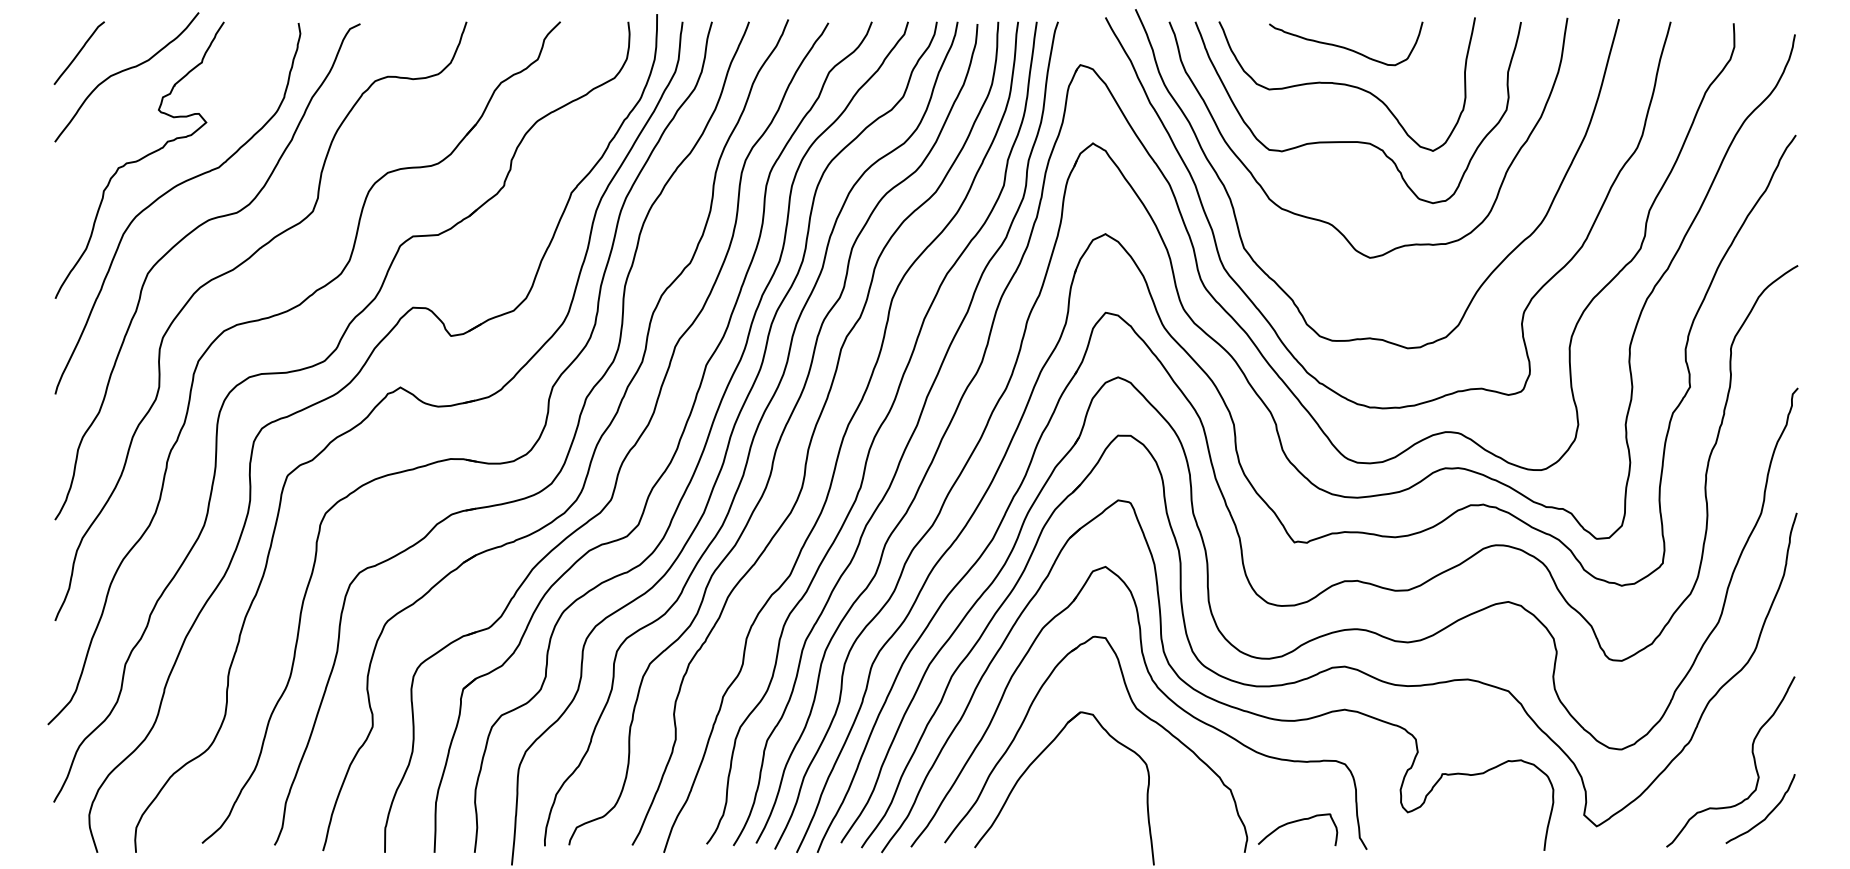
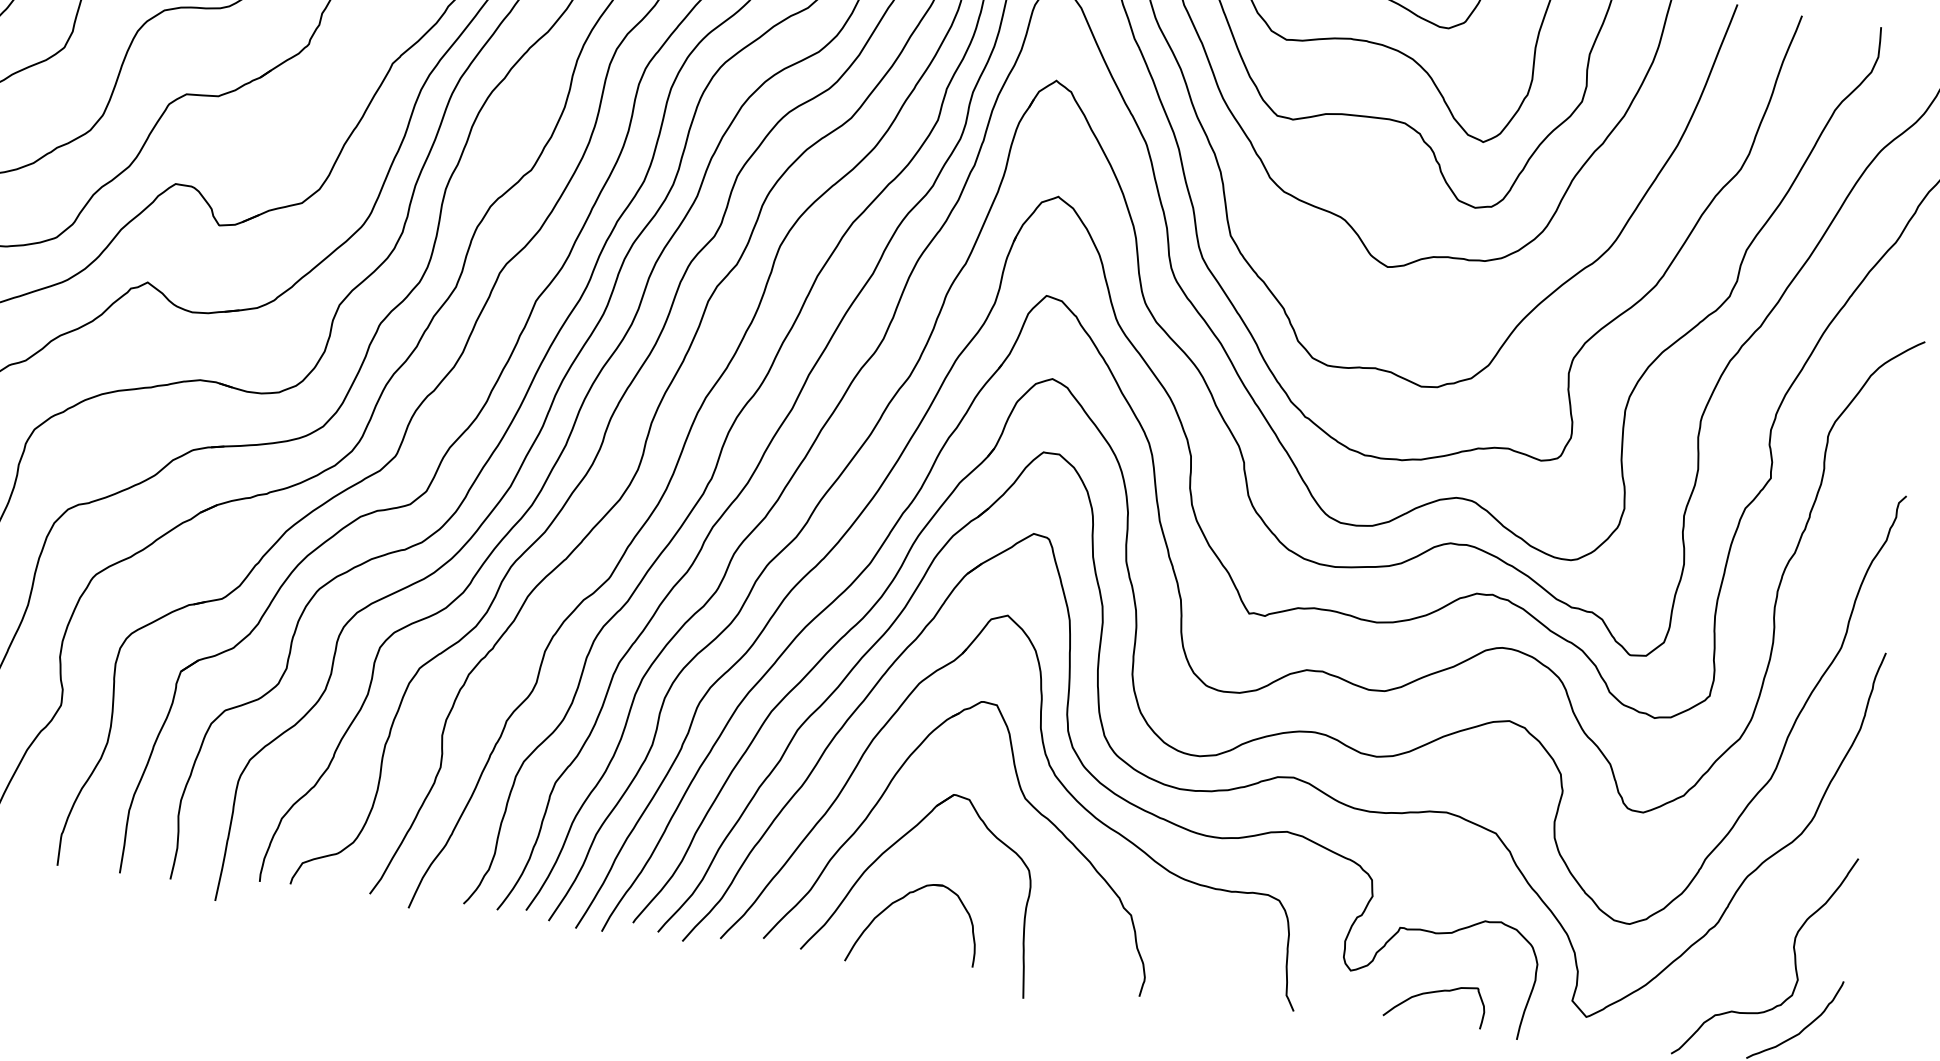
part: (1048, 800) -> (900, 900), added
curve: (1295, 822) -> (1433, 993), moved

